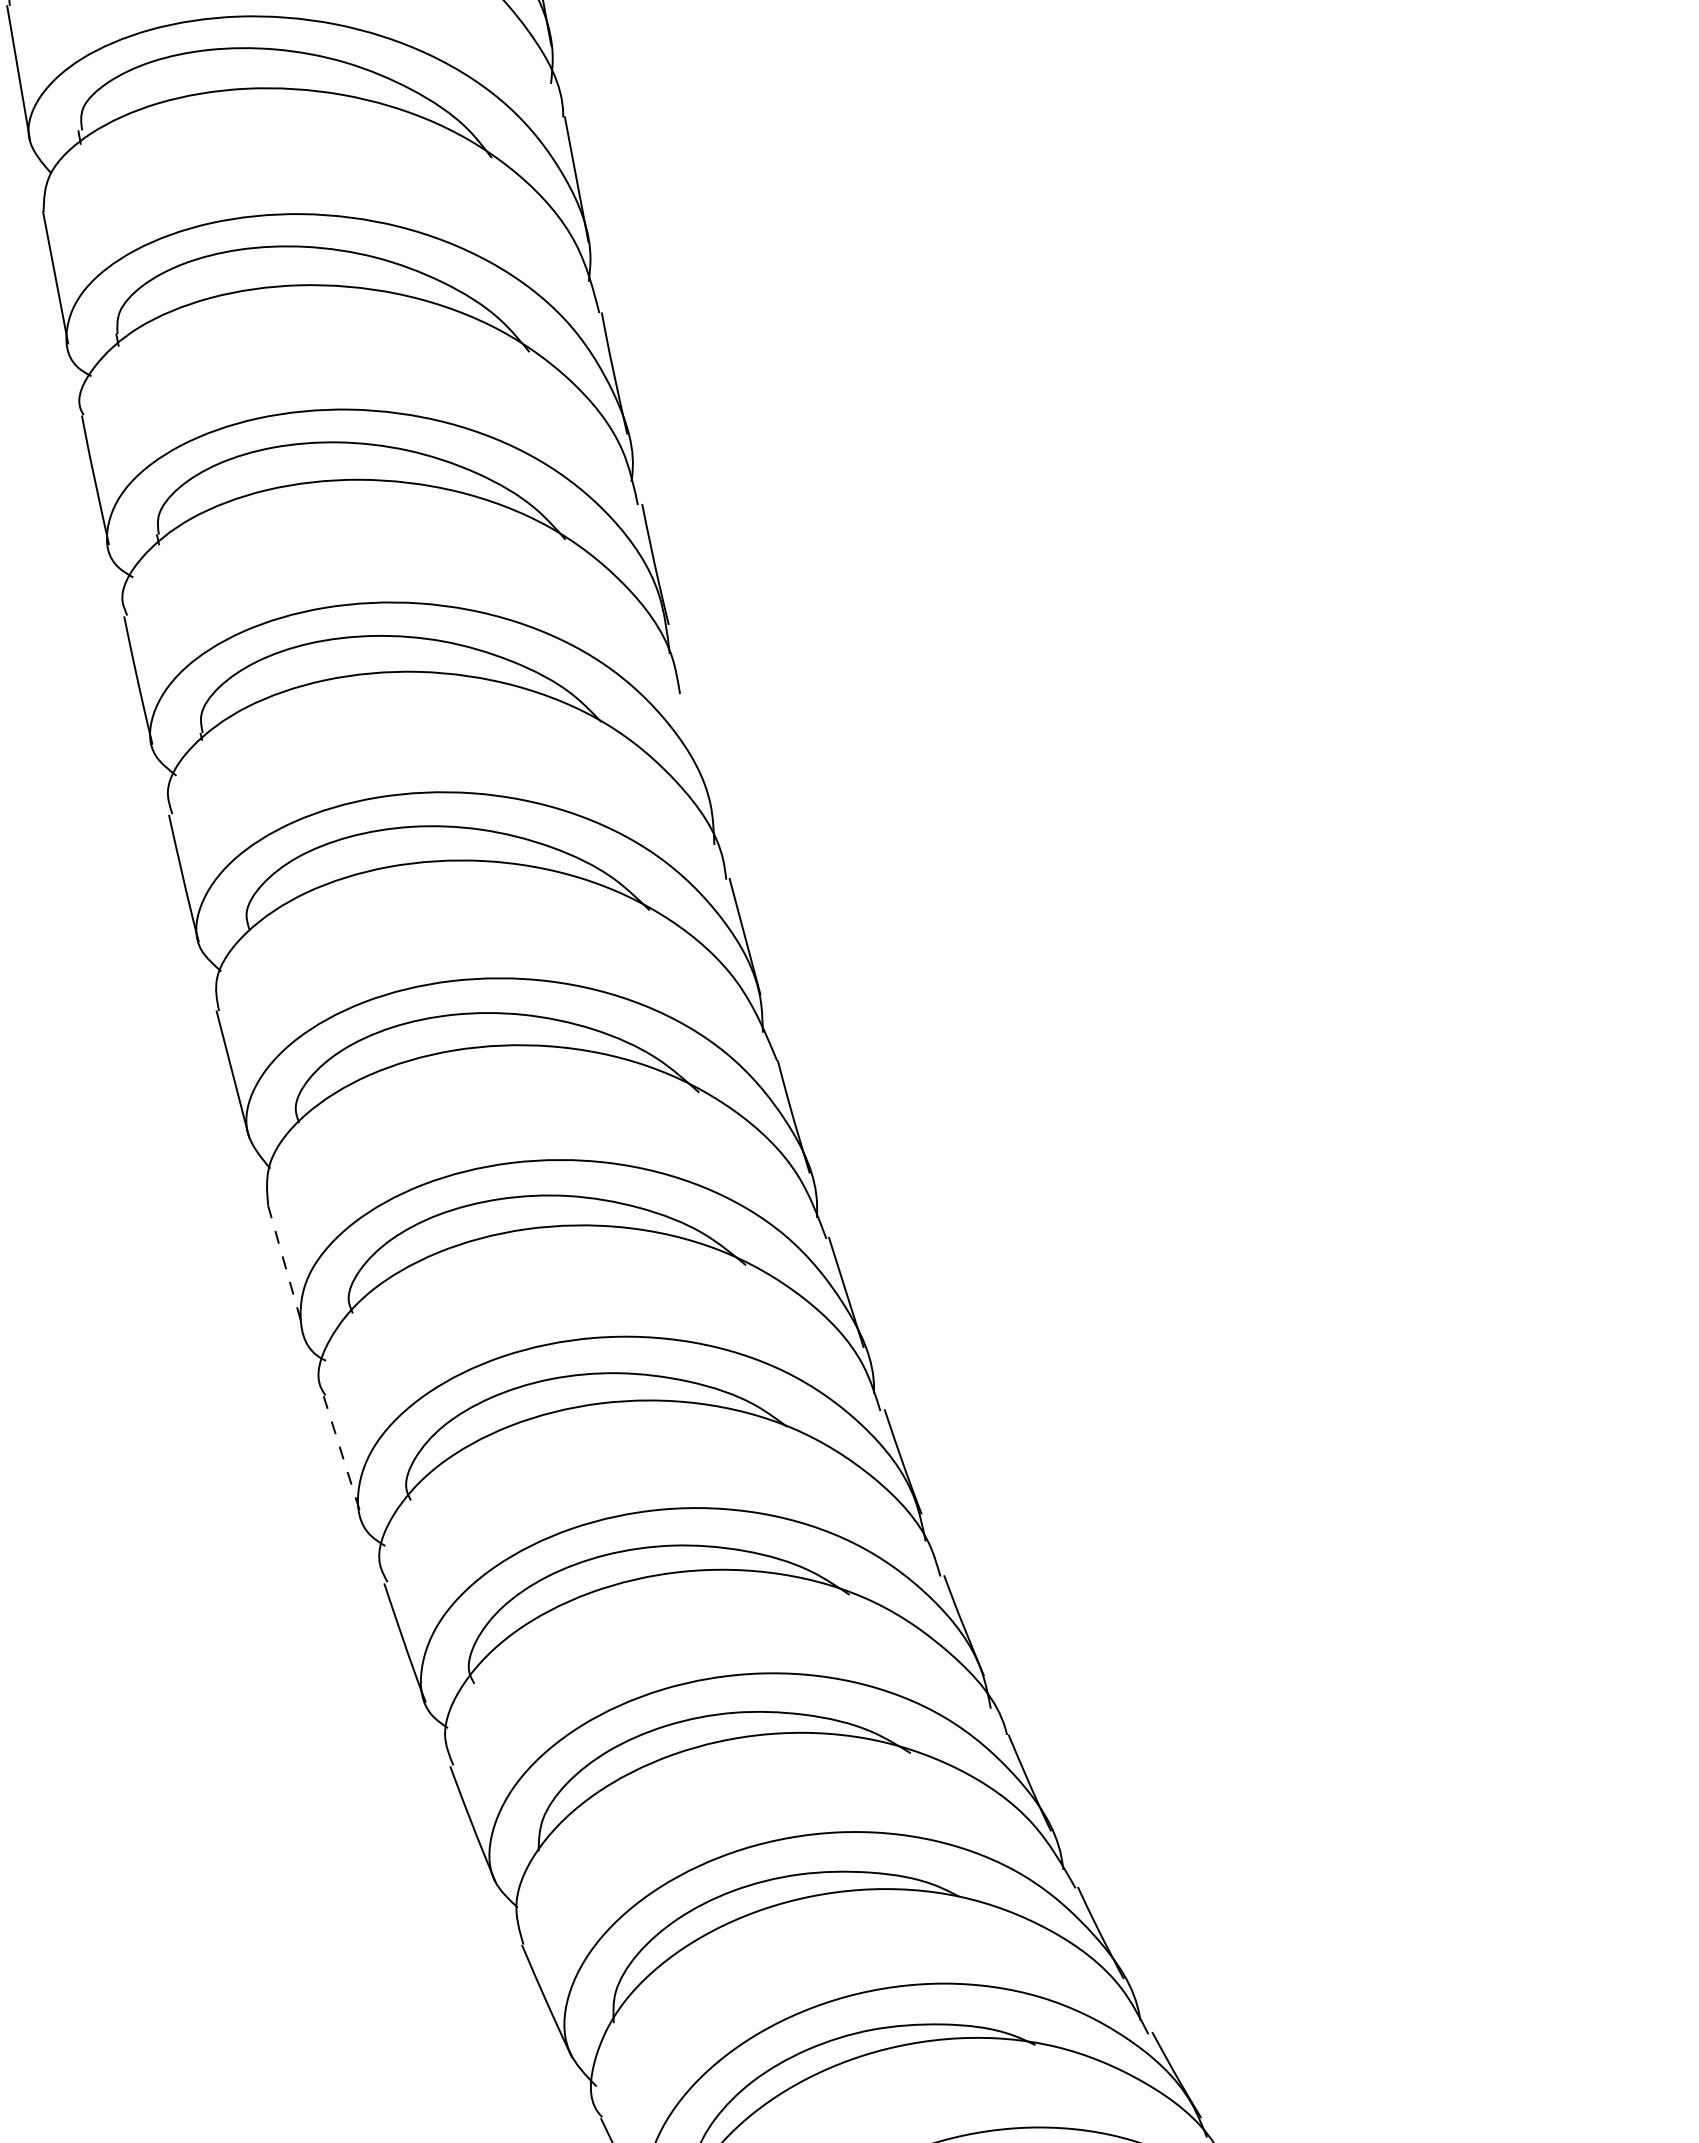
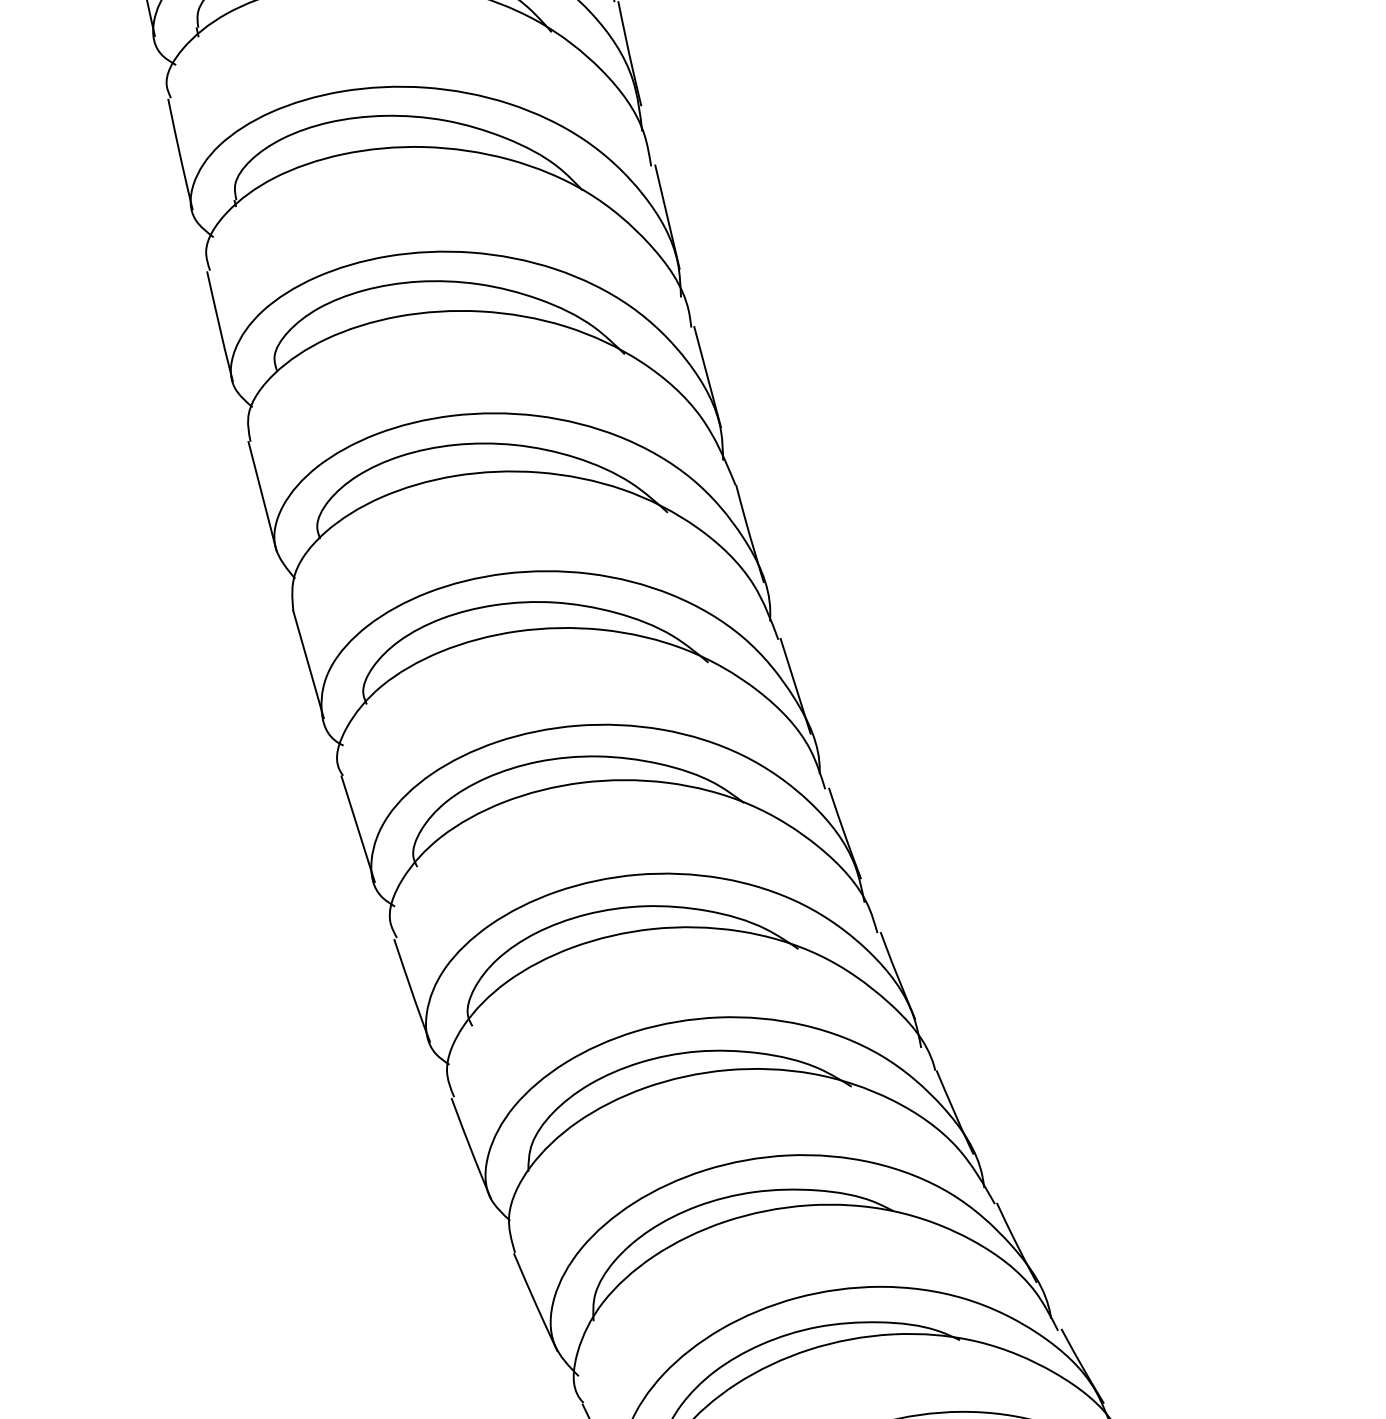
line: (698, 752) -> (667, 217), added
line: (285, 1267) -> (308, 664), dashed -> solid
line: (342, 1456) -> (357, 828), dashed -> solid

